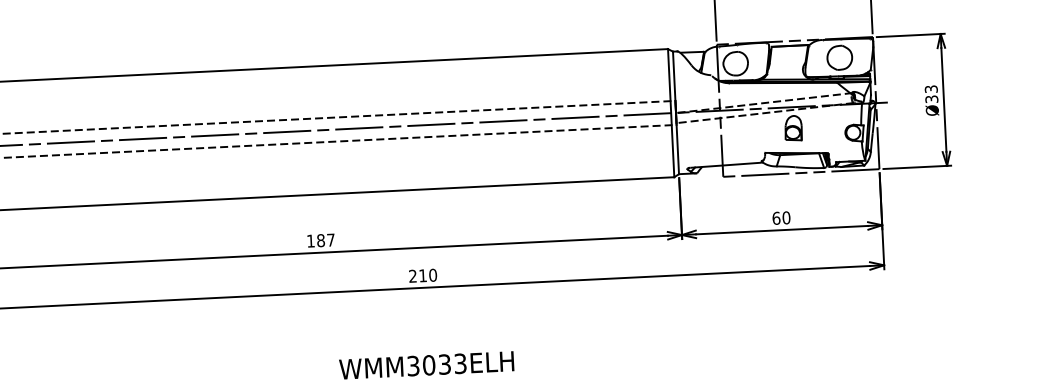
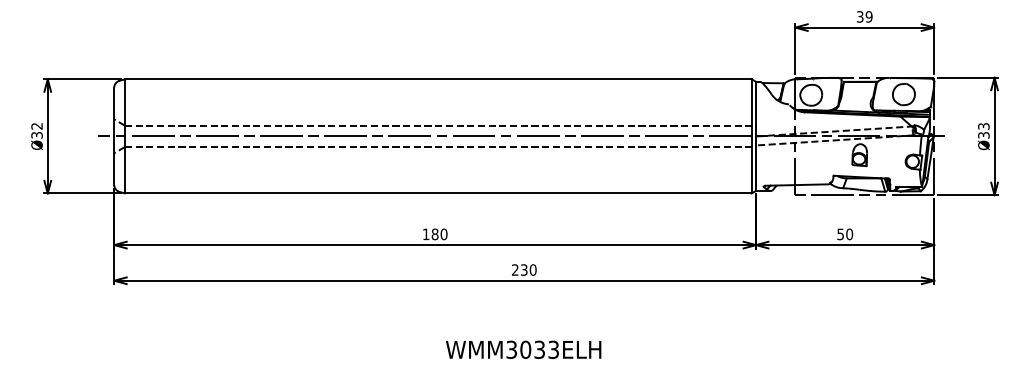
text: (776, 218) -> (840, 234), 60 -> 50
text: (330, 240) -> (443, 234), 187 -> 180
text: (422, 275) -> (523, 269), 210 -> 230

